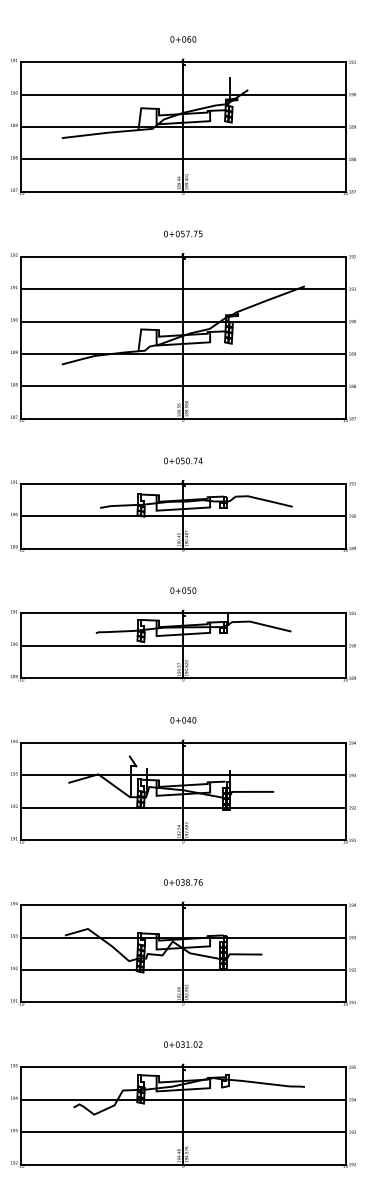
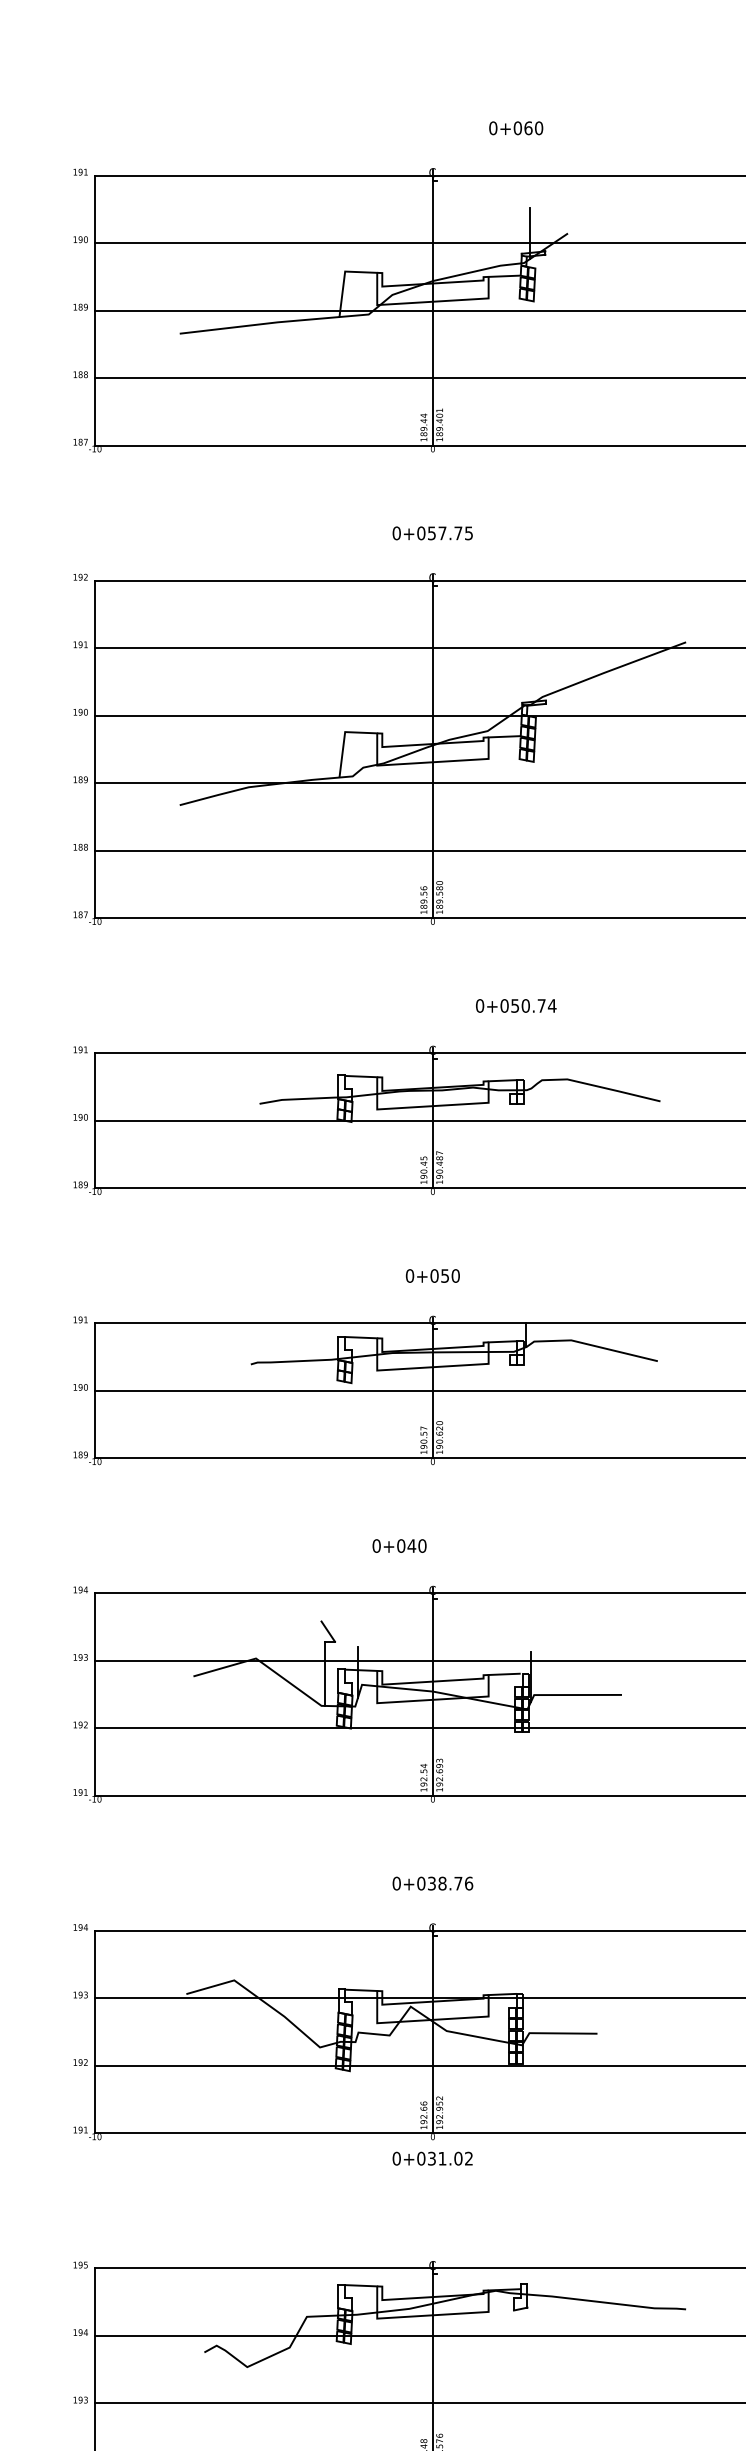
text: (183, 39) -> (516, 128), moved
text: (183, 460) -> (516, 1004), moved
text: (183, 720) -> (399, 1546), moved
text: (183, 1044) -> (433, 2158), moved

